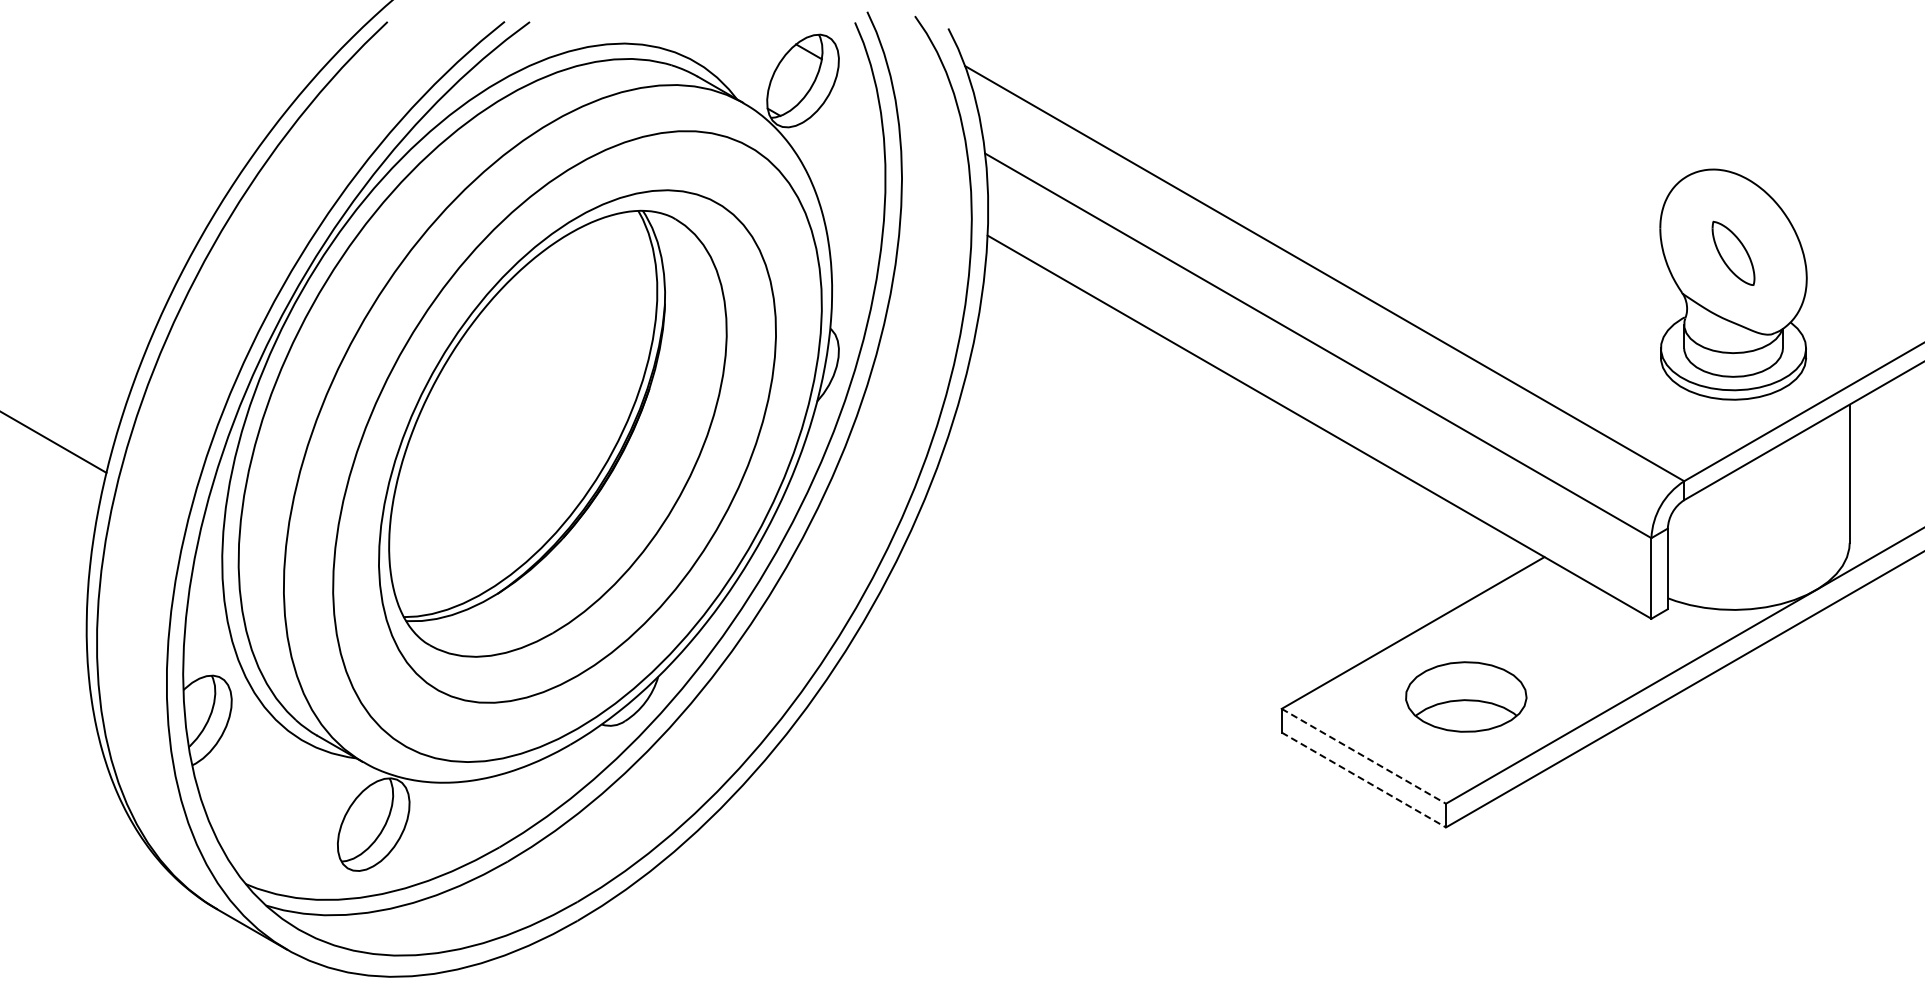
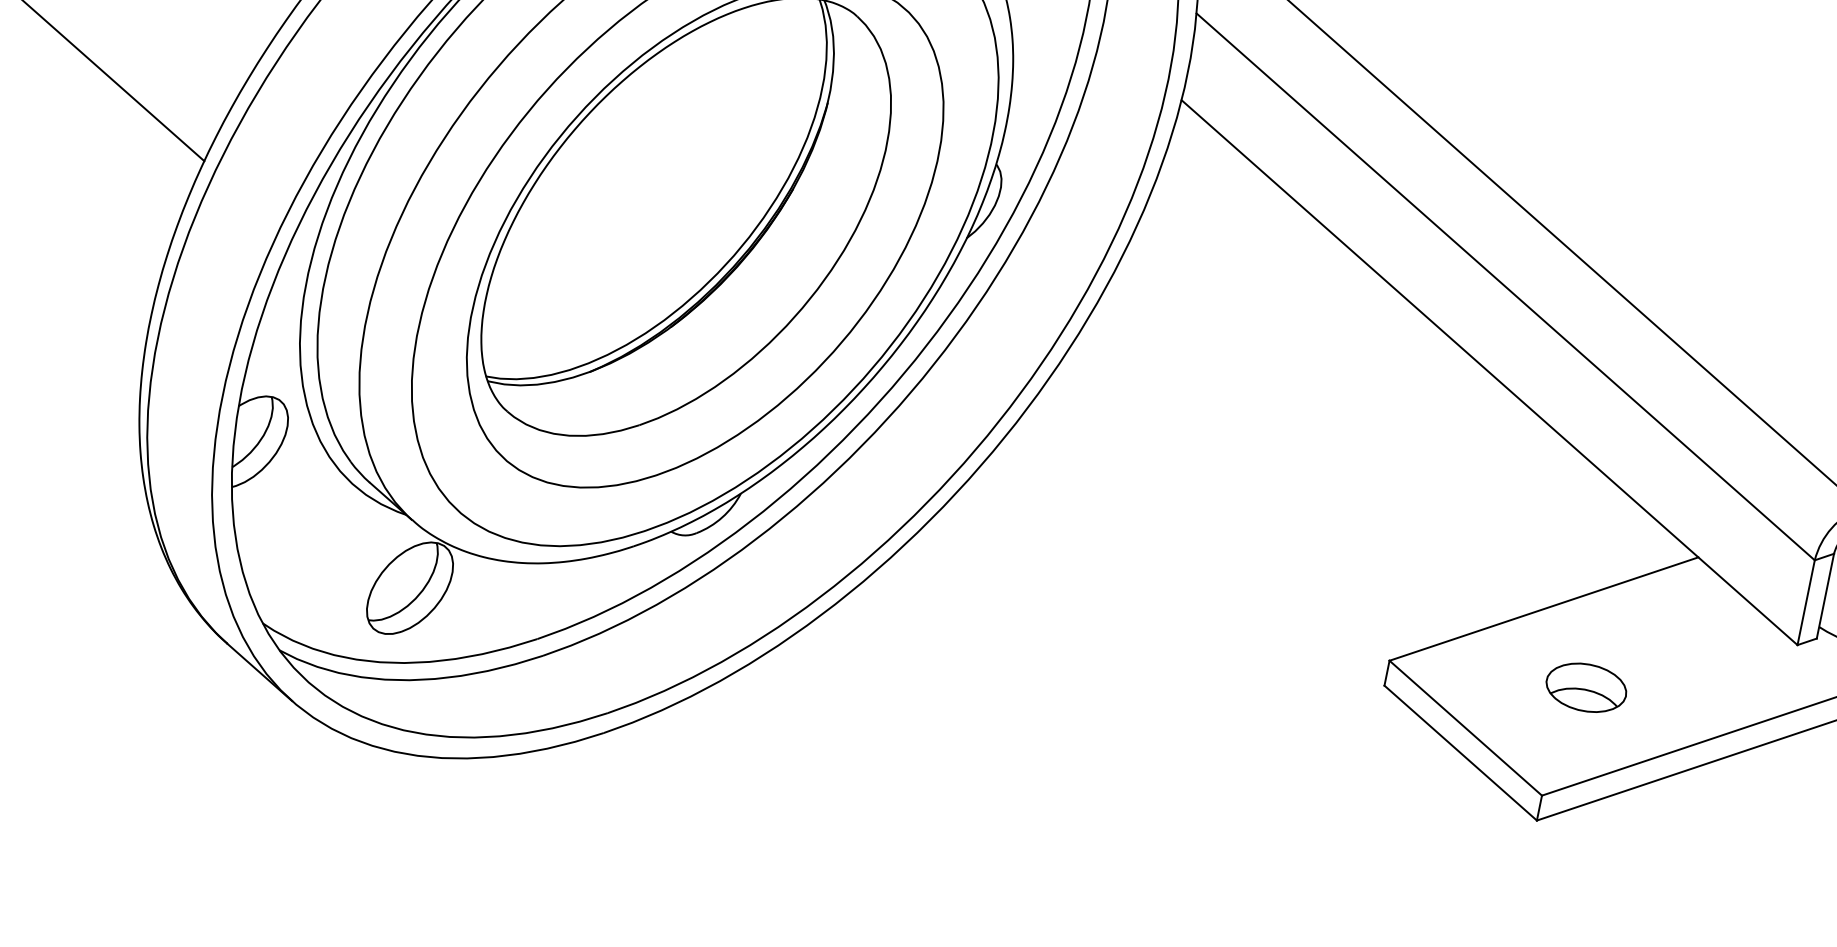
part: (1466, 696) -> (1586, 687), size x0.62
line: (1363, 756) -> (1465, 728), dashed -> solid
line: (1363, 780) -> (1460, 753), dashed -> solid

